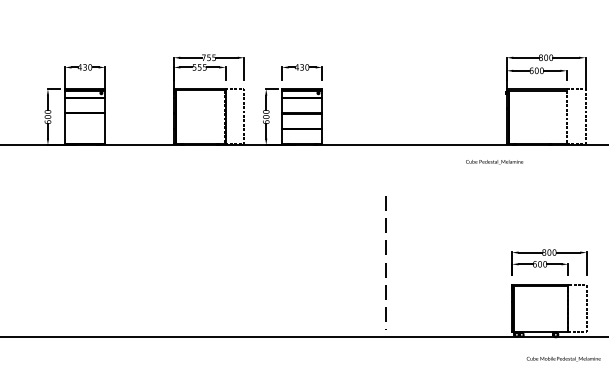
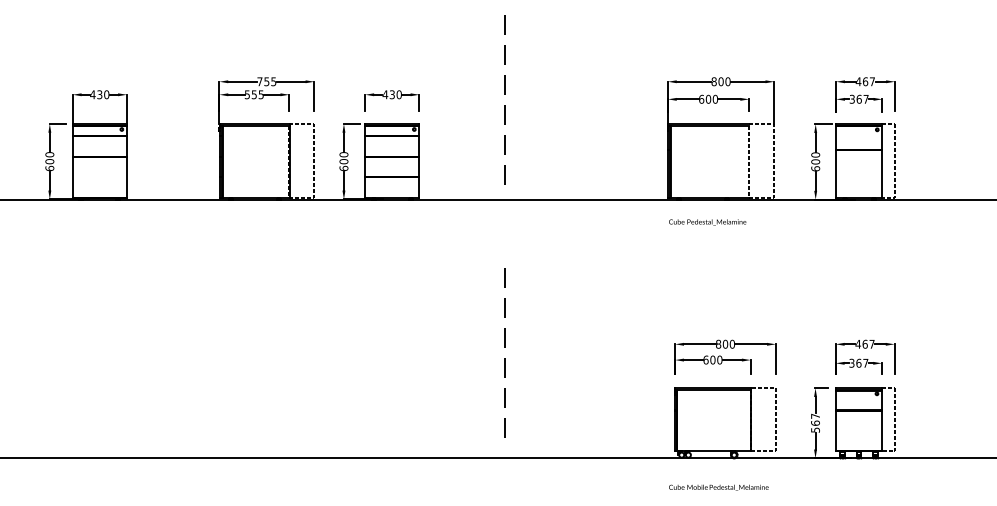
line: (385, 67) -> (504, 94), added
text: (494, 162) -> (707, 222), moved
text: (563, 358) -> (718, 487), moved

